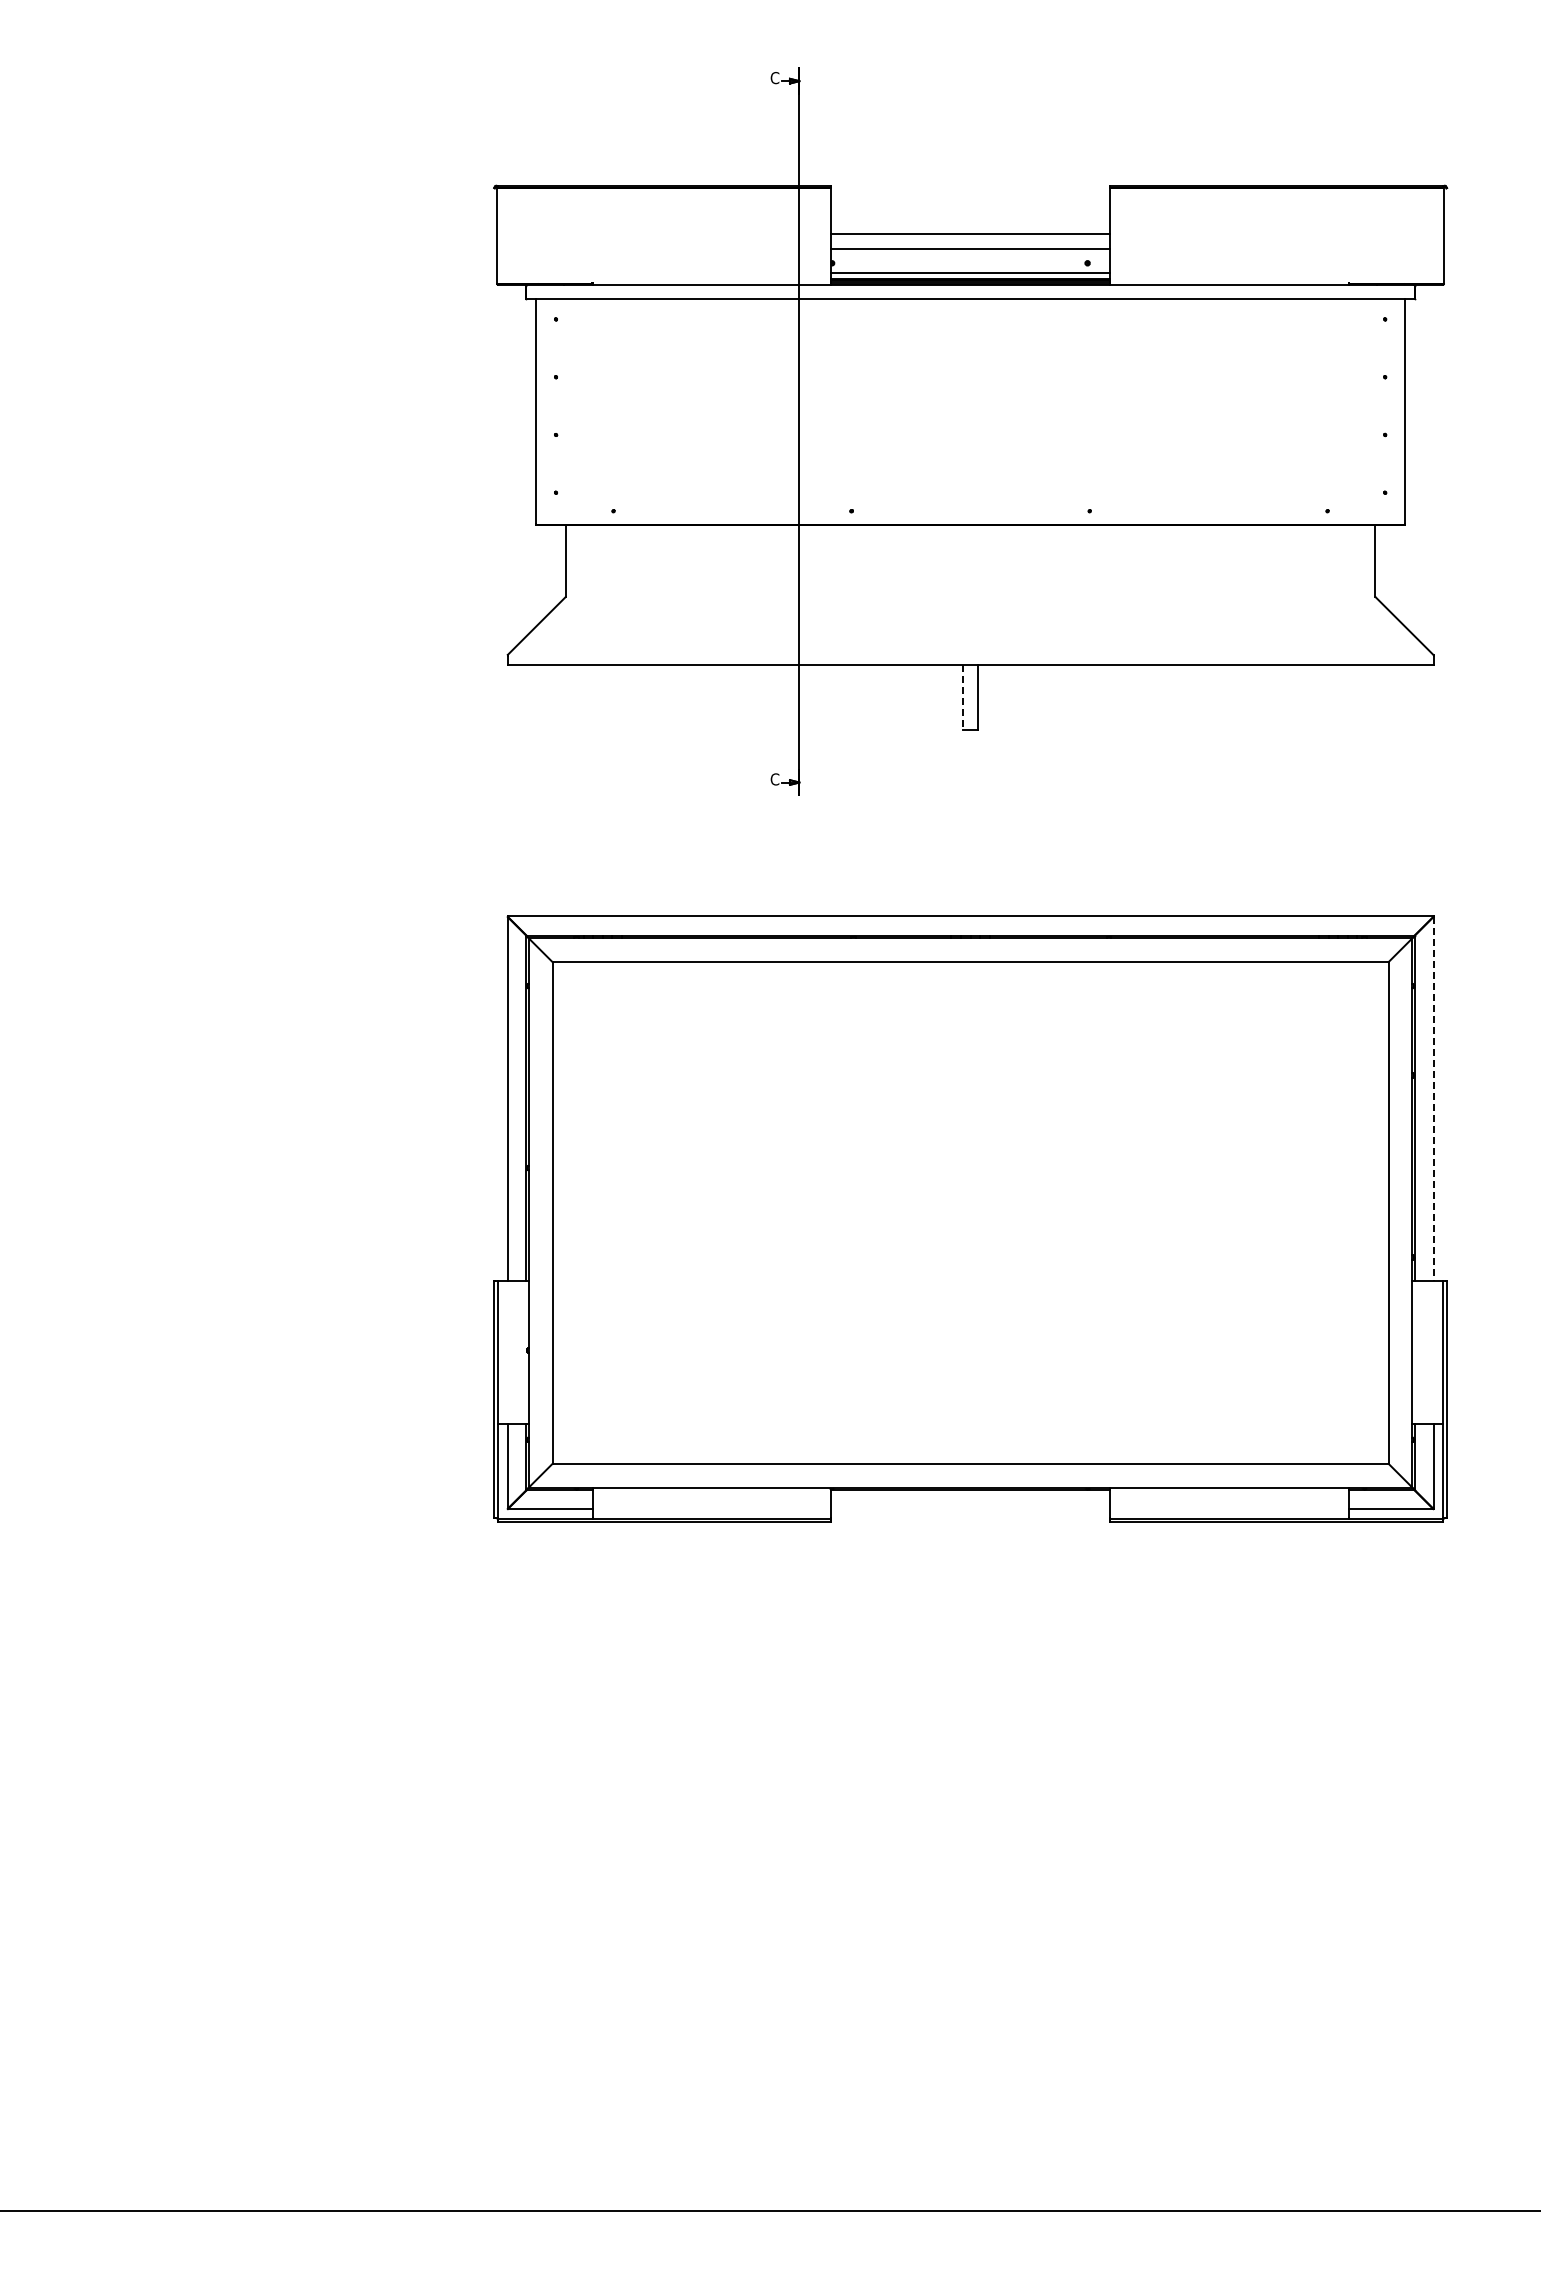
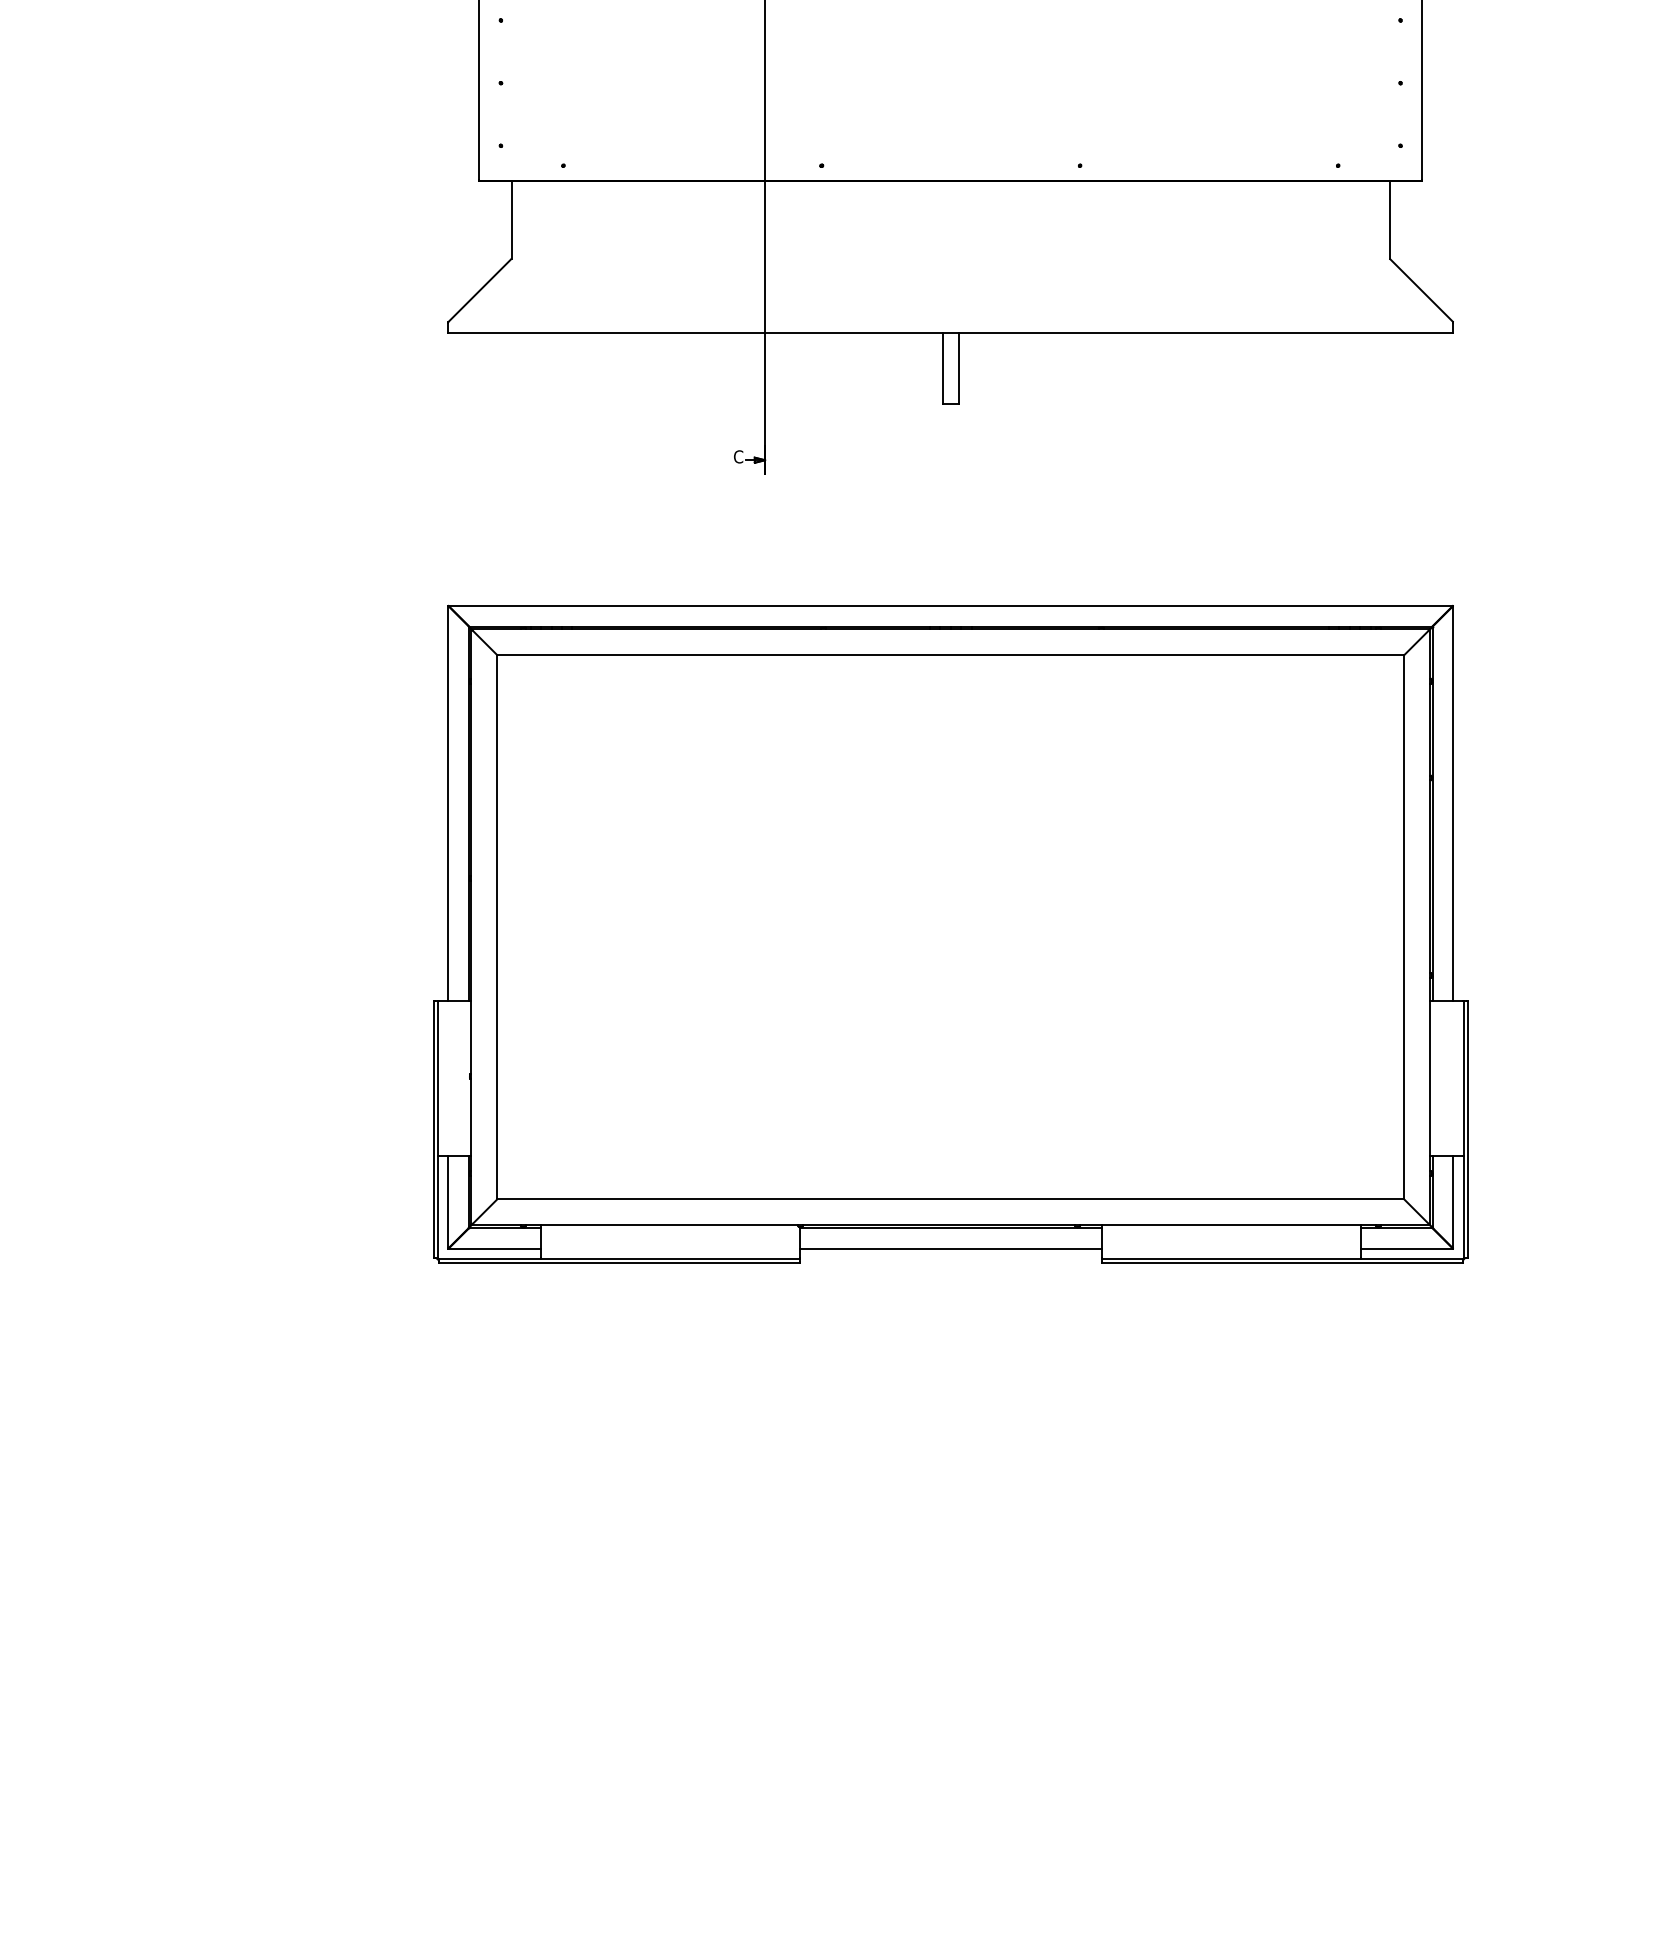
line: (963, 697) -> (943, 367), dashed -> solid
line: (1433, 1098) -> (1453, 803), dashed -> solid
line: (970, 1509) -> (950, 1249), added

